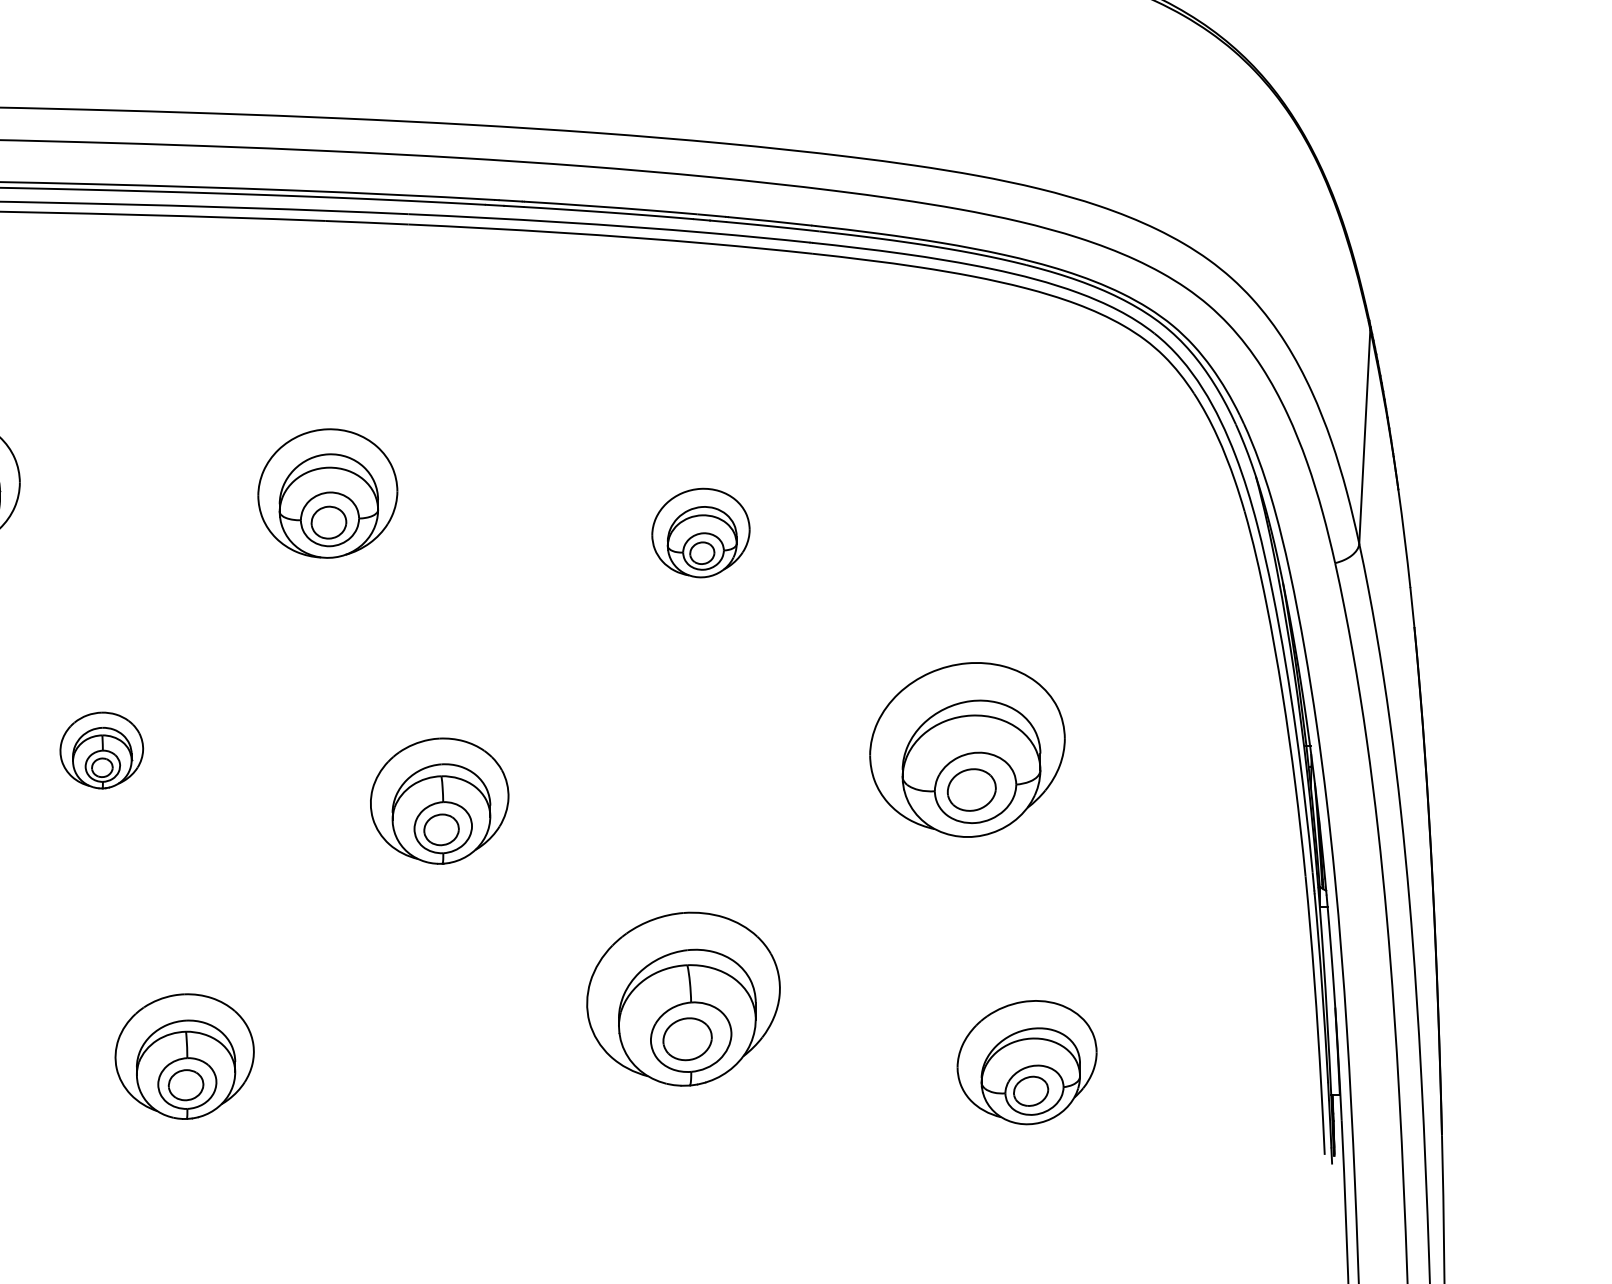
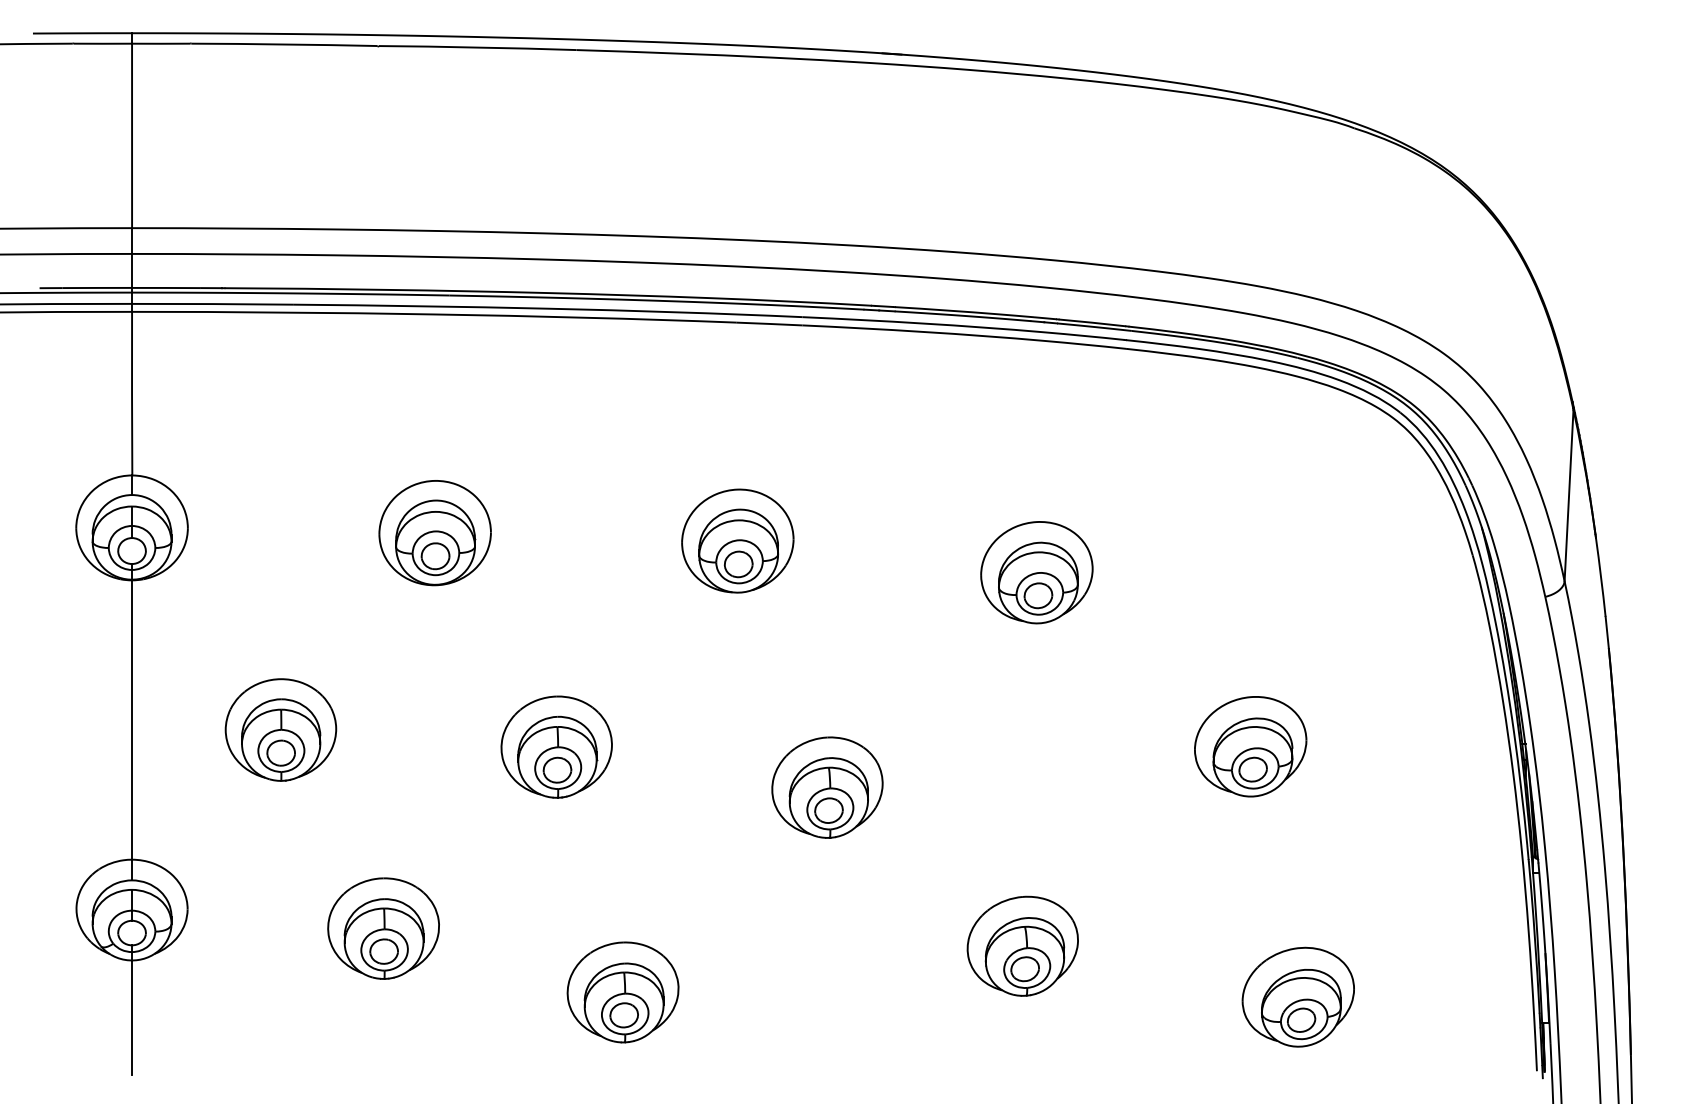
part: (700, 532) -> (1036, 572), size x1.43
part: (101, 749) -> (556, 746), size x1.67
part: (967, 749) -> (1250, 746), size x0.71
part: (682, 998) -> (1022, 945), size x0.71

